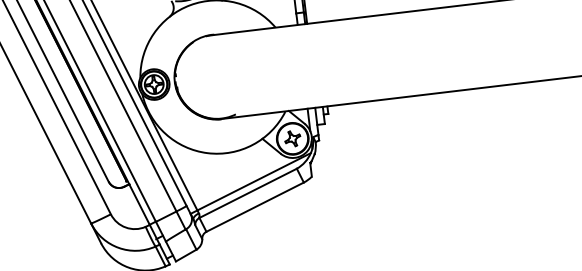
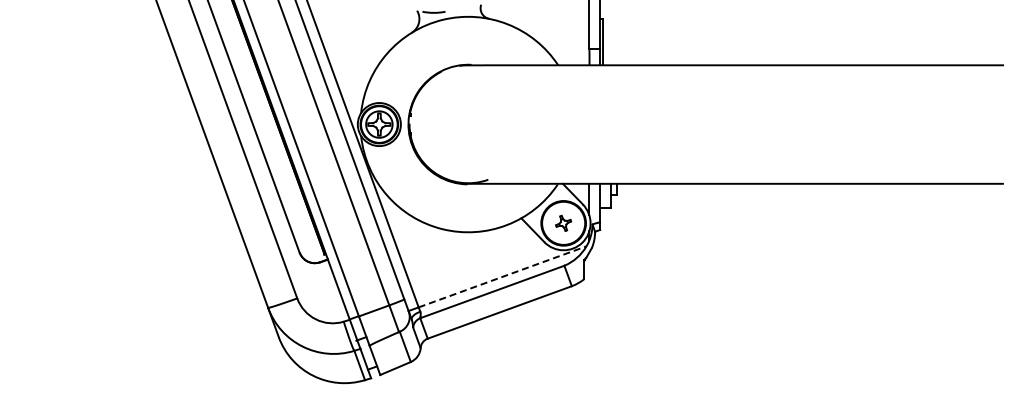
part: (292, 138) -> (563, 223), size x0.7
line: (254, 181) -> (503, 276), solid -> dashed

